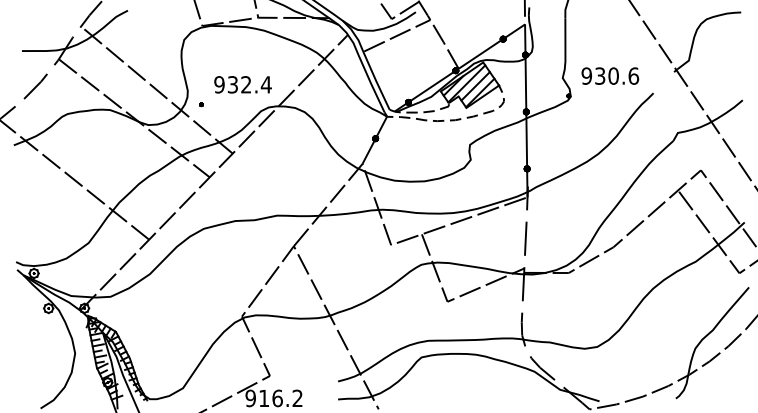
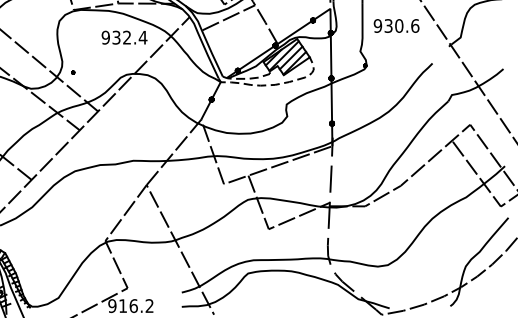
text: (610, 75) -> (396, 25), moved
text: (242, 84) -> (124, 37), moved

